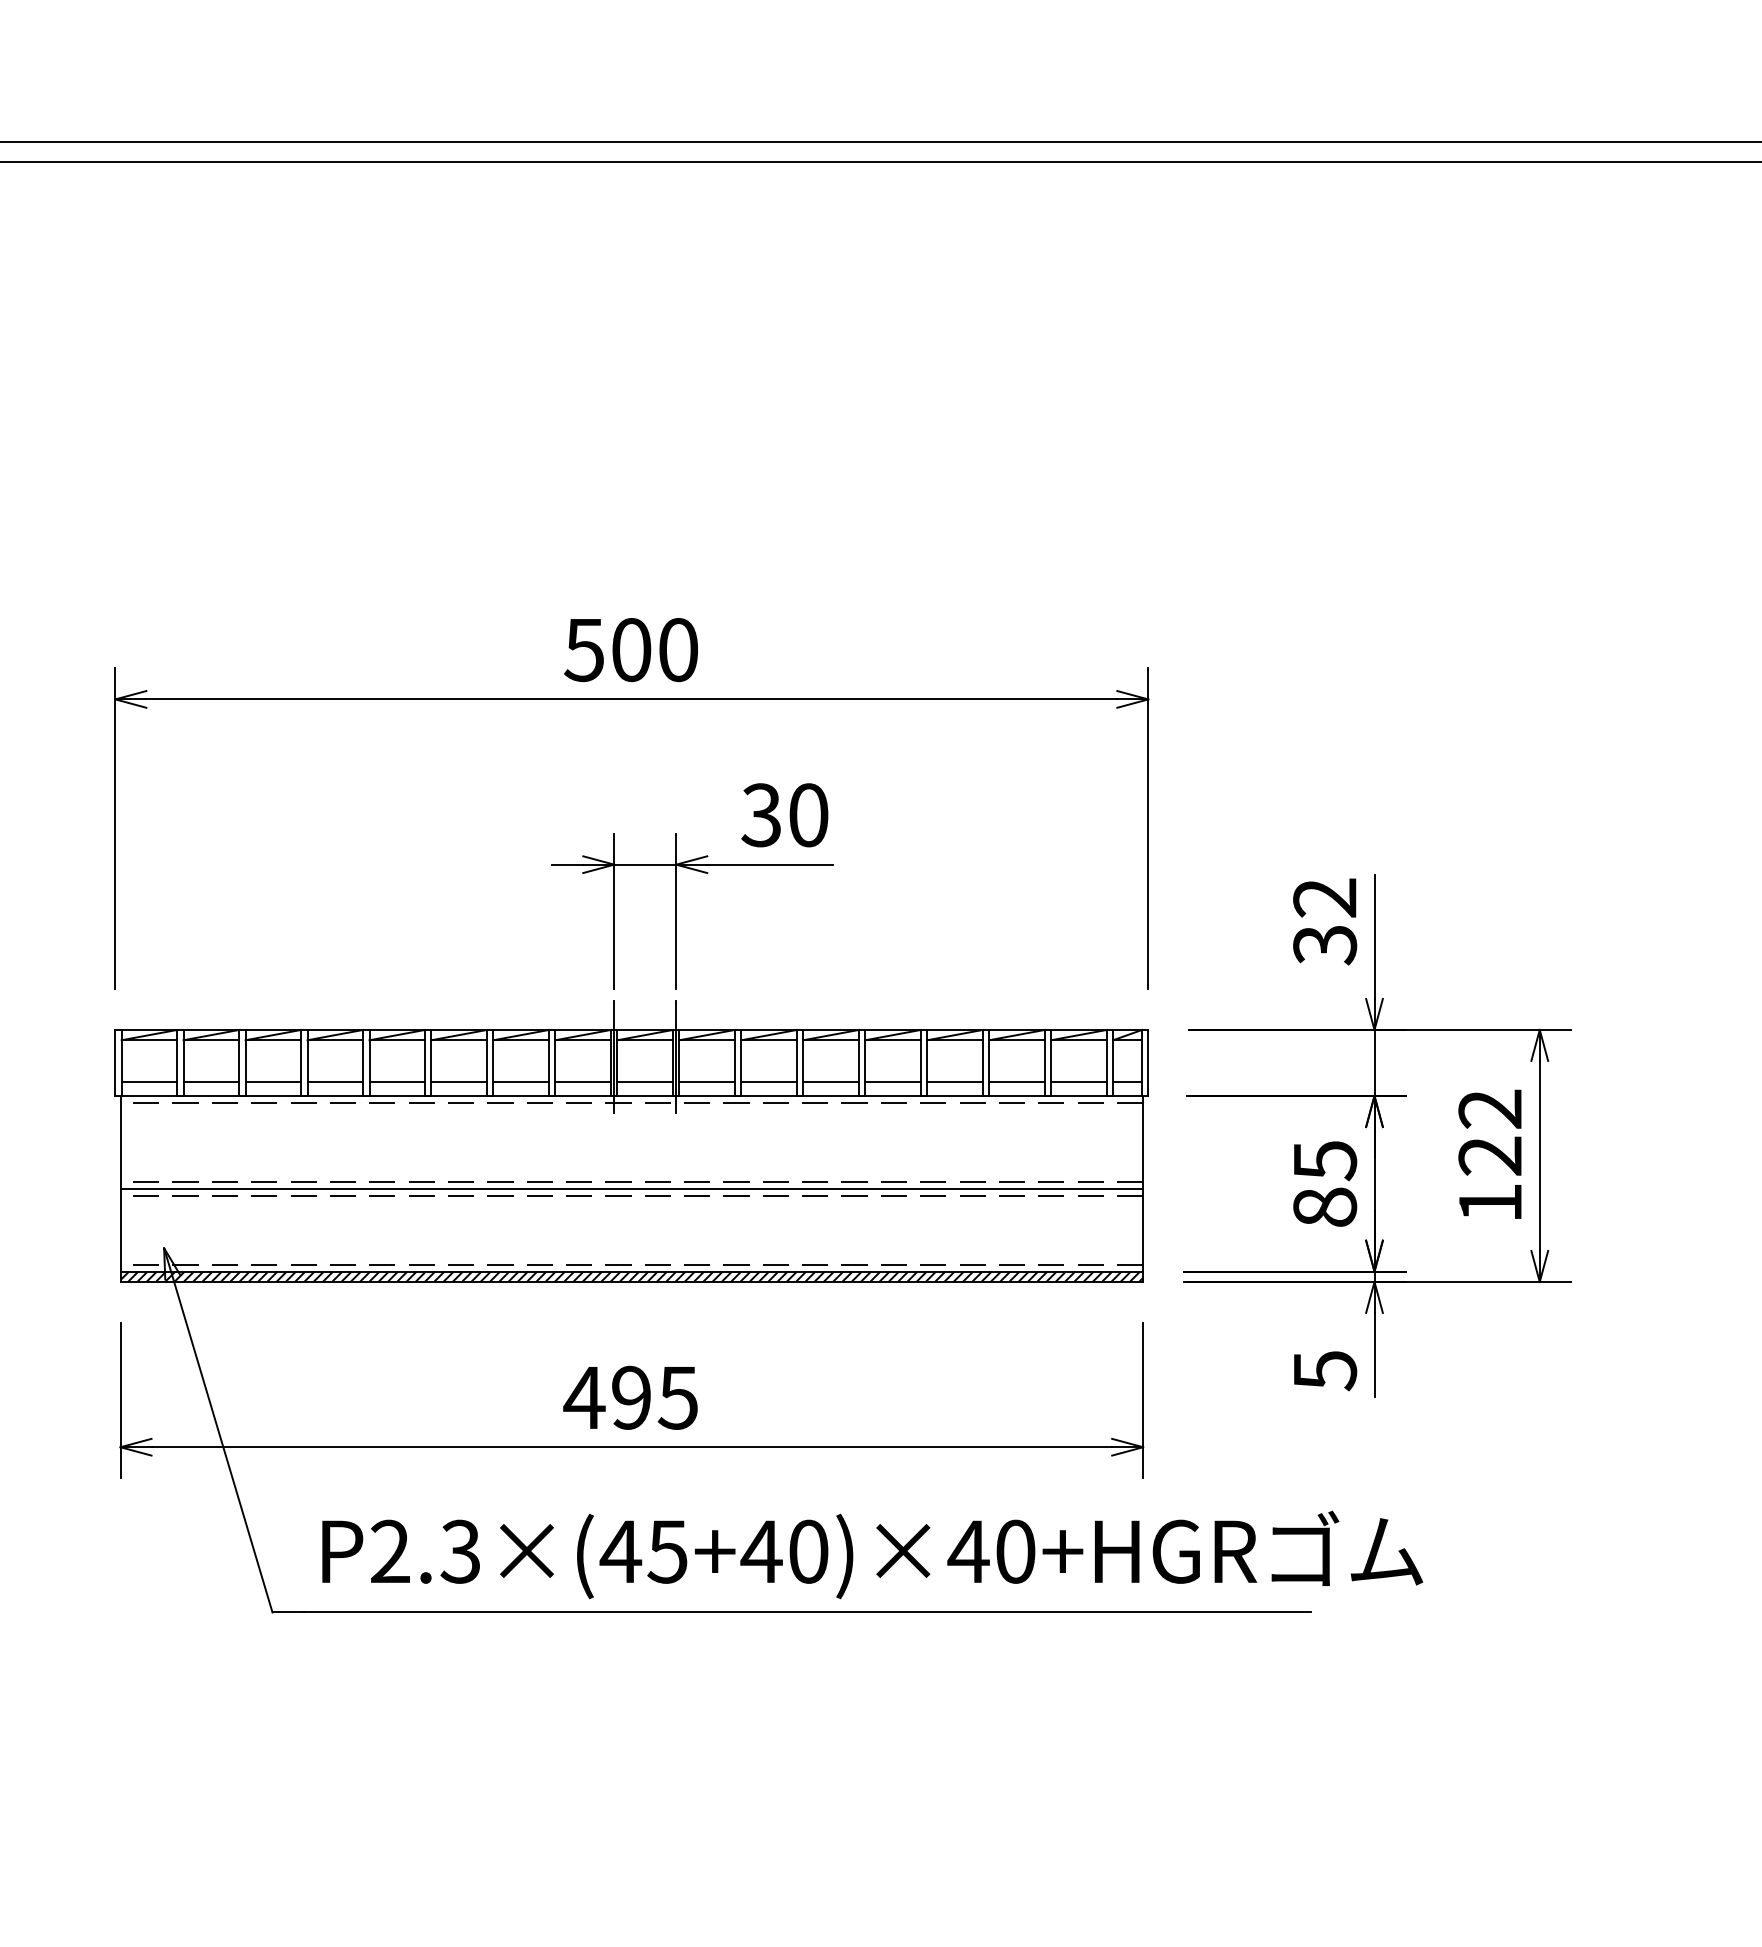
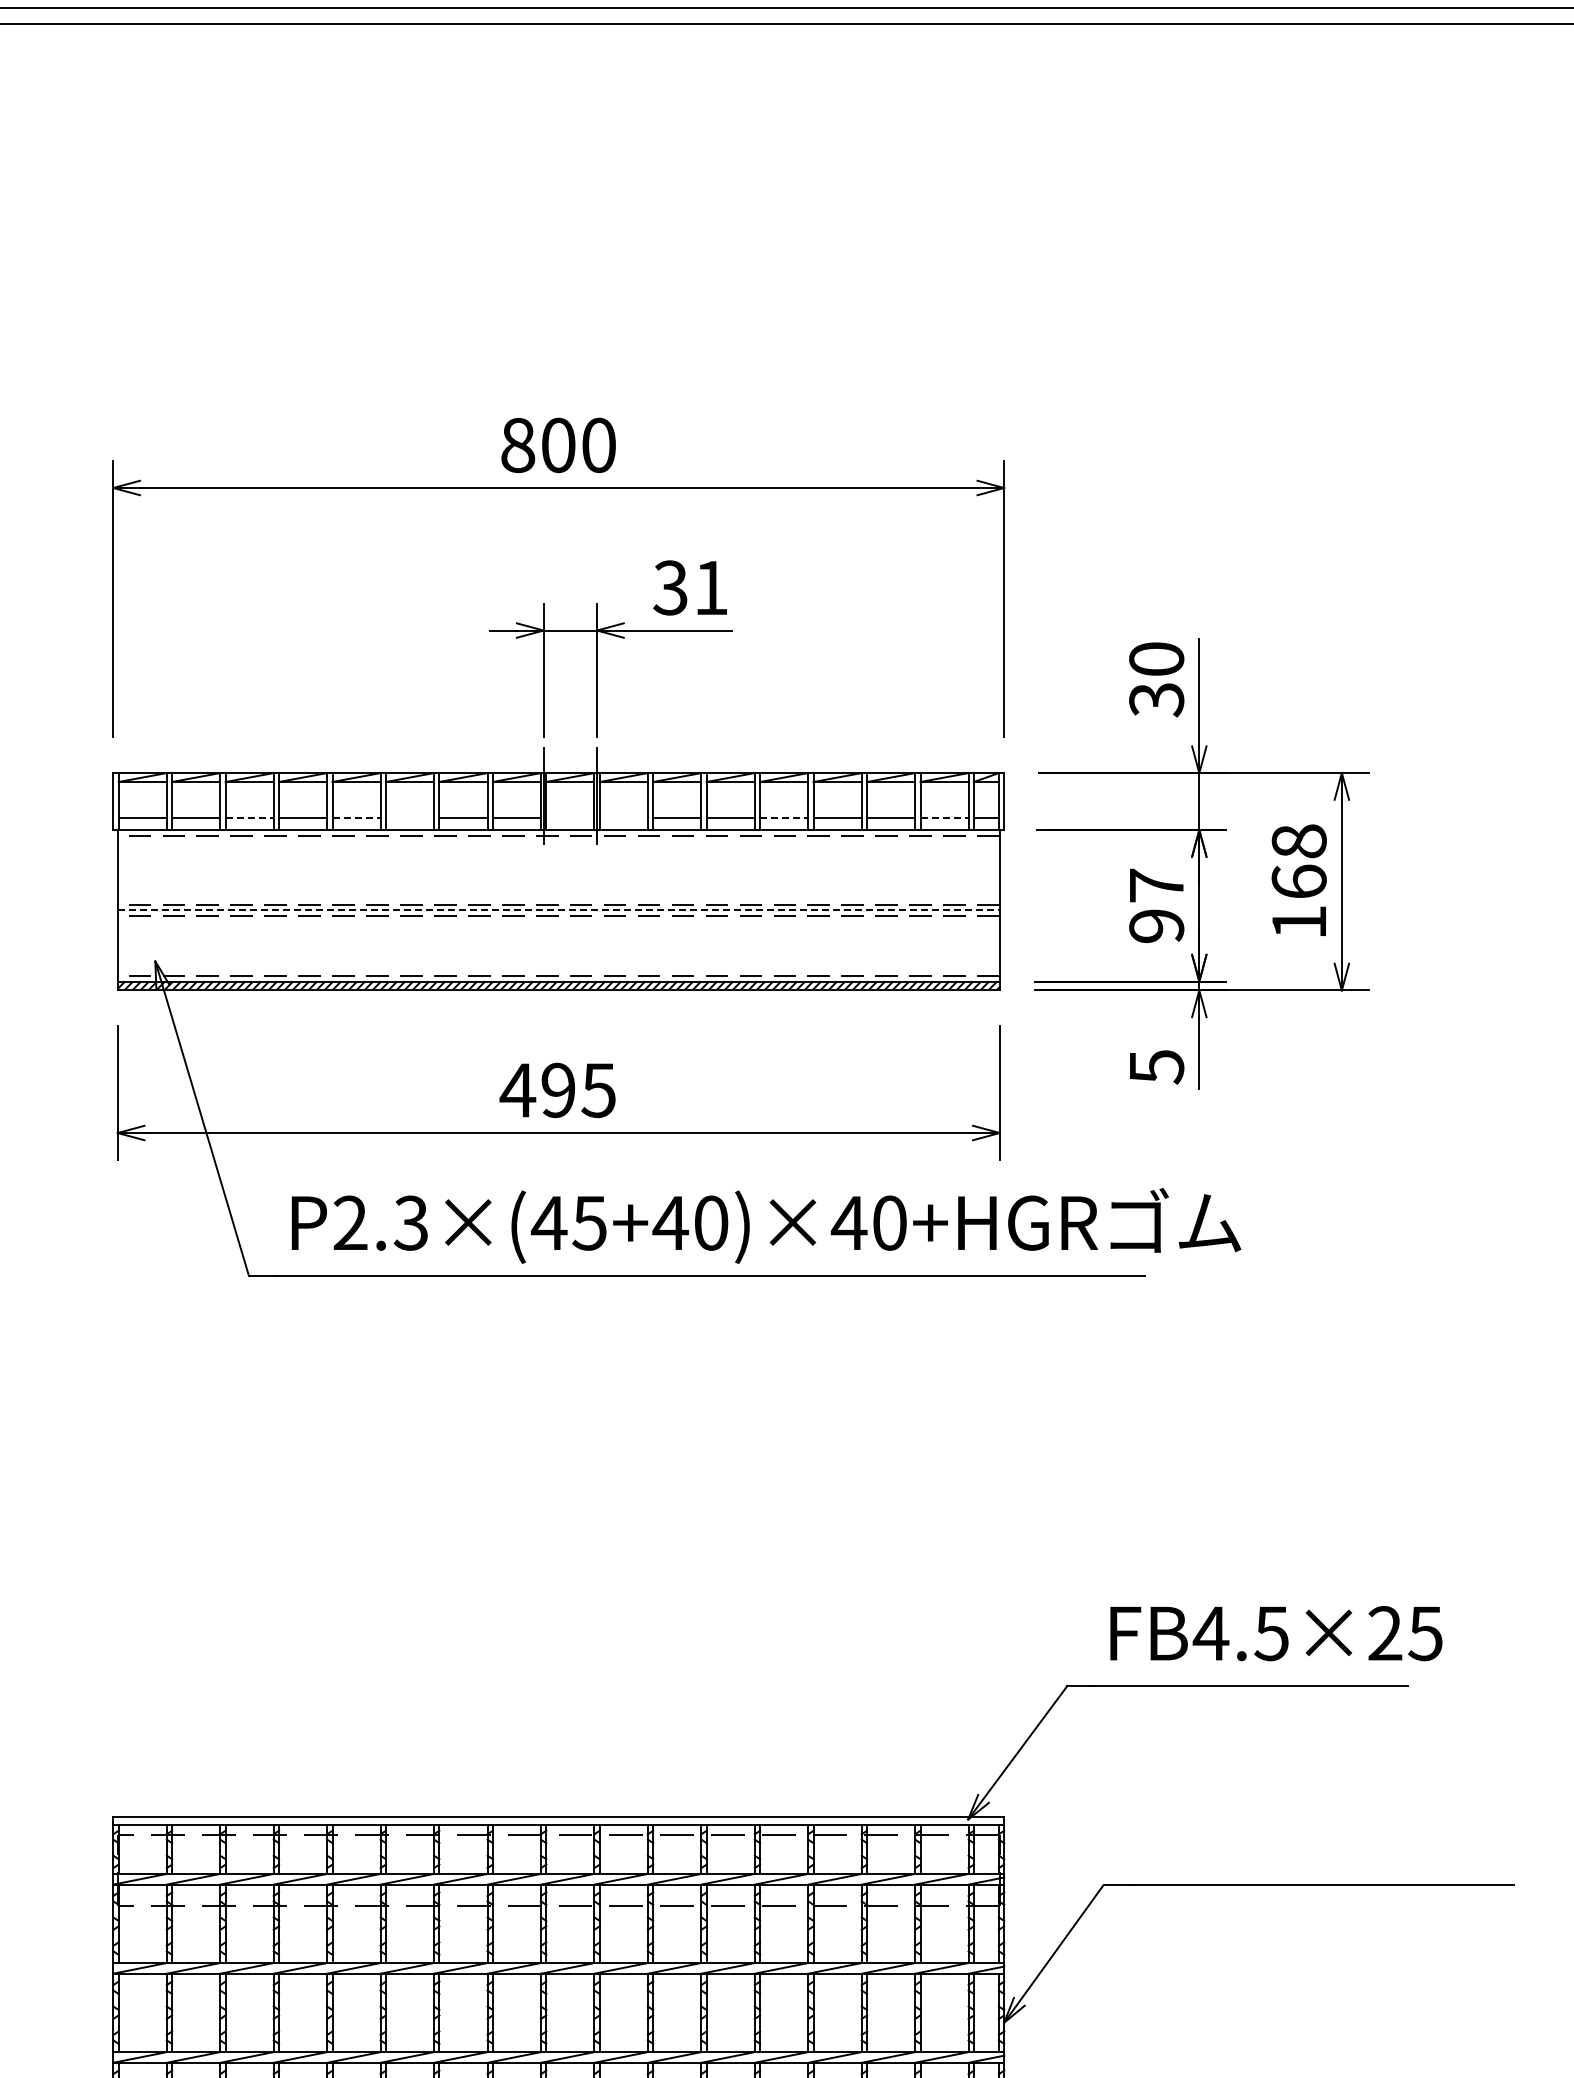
text: (583, 650) -> (517, 445), 500 -> 800
text: (808, 814) -> (711, 587), 30 -> 31
text: (1324, 898) -> (1156, 659), 32 -> 30
line: (274, 1081) -> (250, 817), solid -> dashed
line: (398, 1081) -> (357, 817), solid -> dashed
line: (458, 1081) -> (409, 817), removed
line: (645, 1081) -> (570, 817), removed
line: (706, 1081) -> (623, 817), removed
line: (893, 1081) -> (784, 817), solid -> dashed
line: (1080, 1081) -> (945, 817), solid -> dashed
text: (1489, 1132) -> (1298, 861), 122 -> 168
text: (1324, 1183) -> (1156, 905), 85 -> 97
line: (631, 1189) -> (558, 910), solid -> dashed

